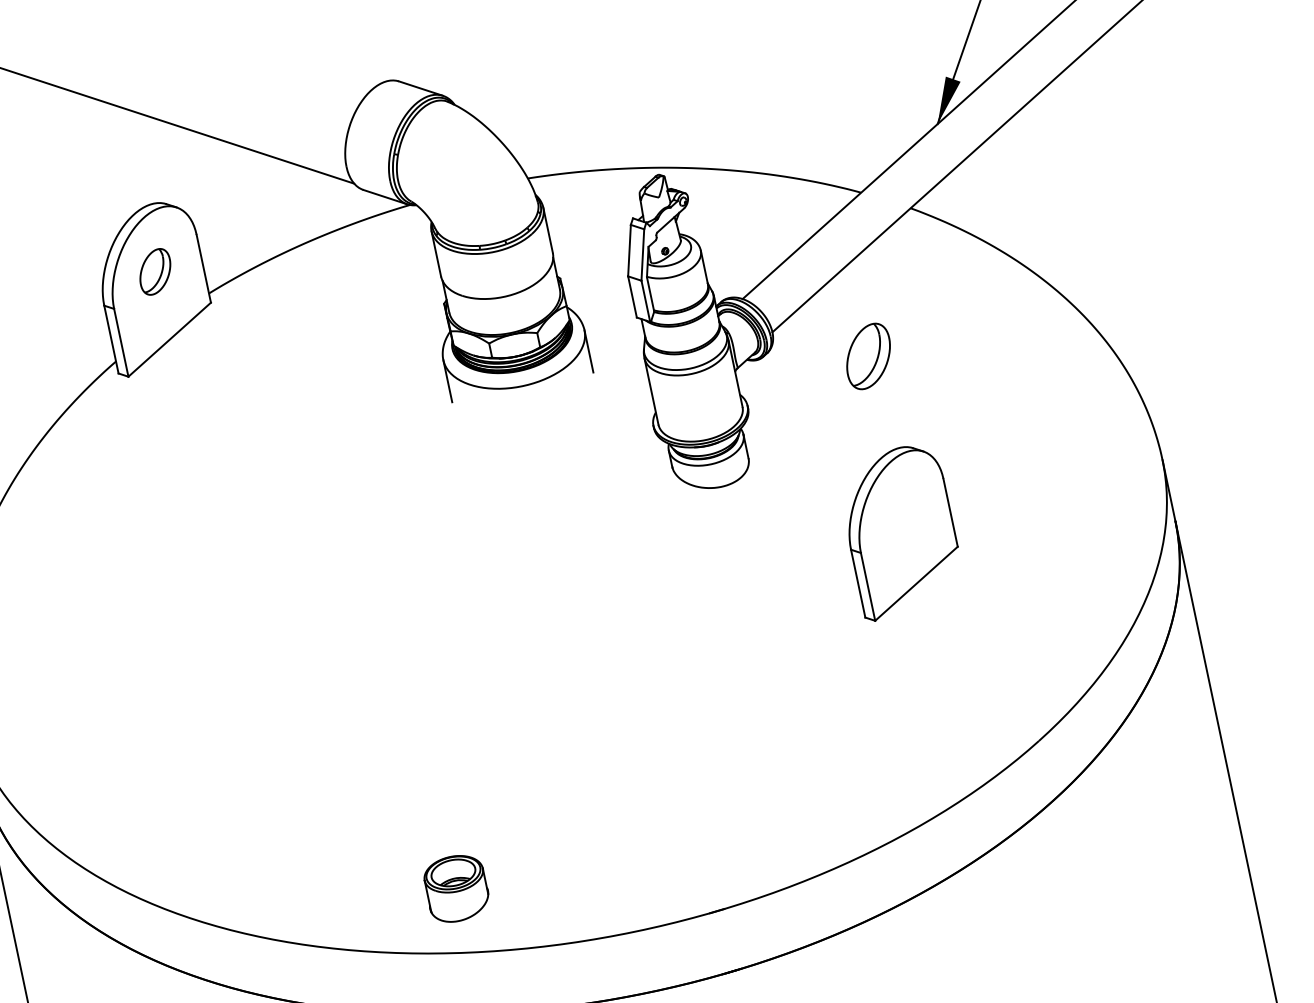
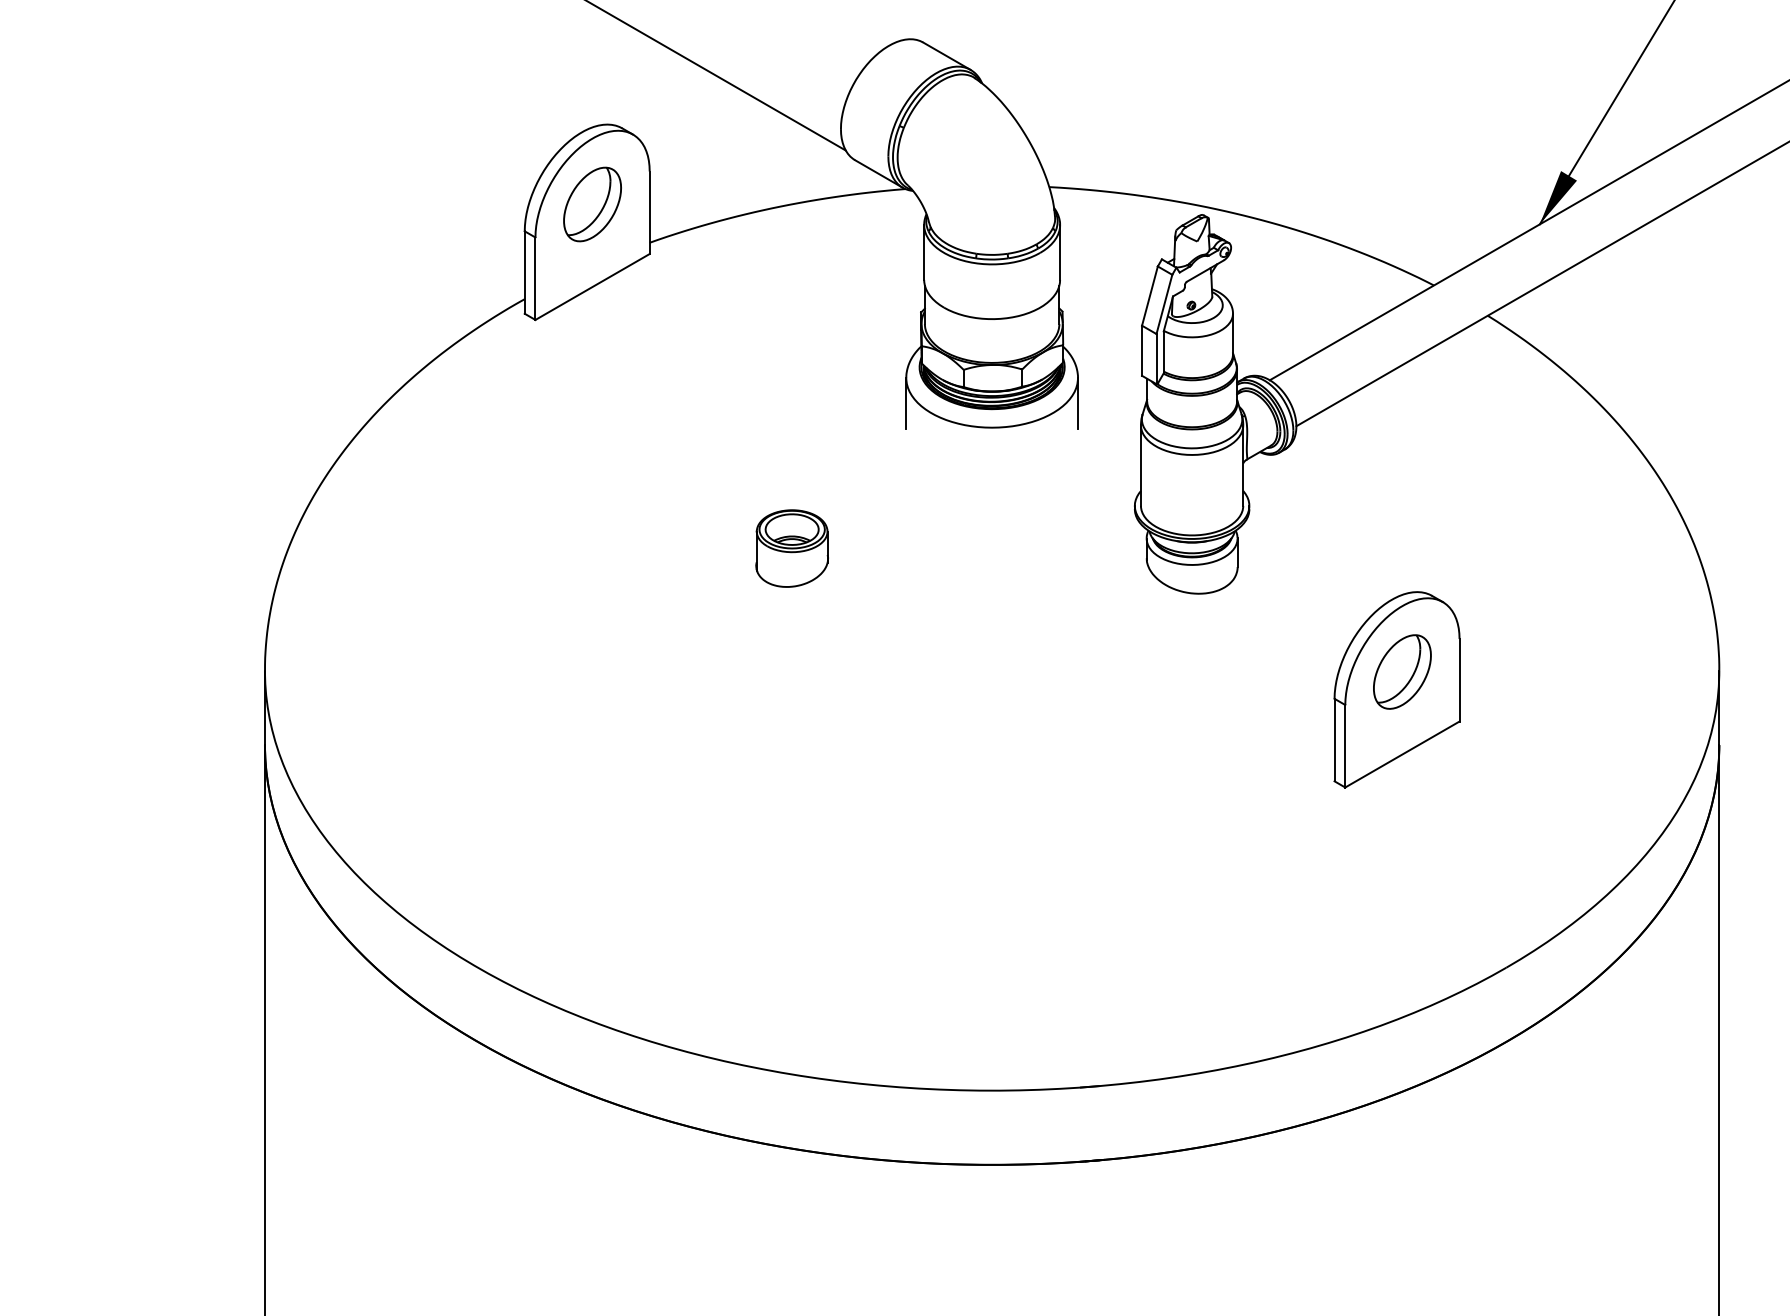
part: (155, 271) -> (592, 204), size x1.43
part: (868, 356) -> (1402, 671), moved
part: (456, 888) -> (791, 548), moved

